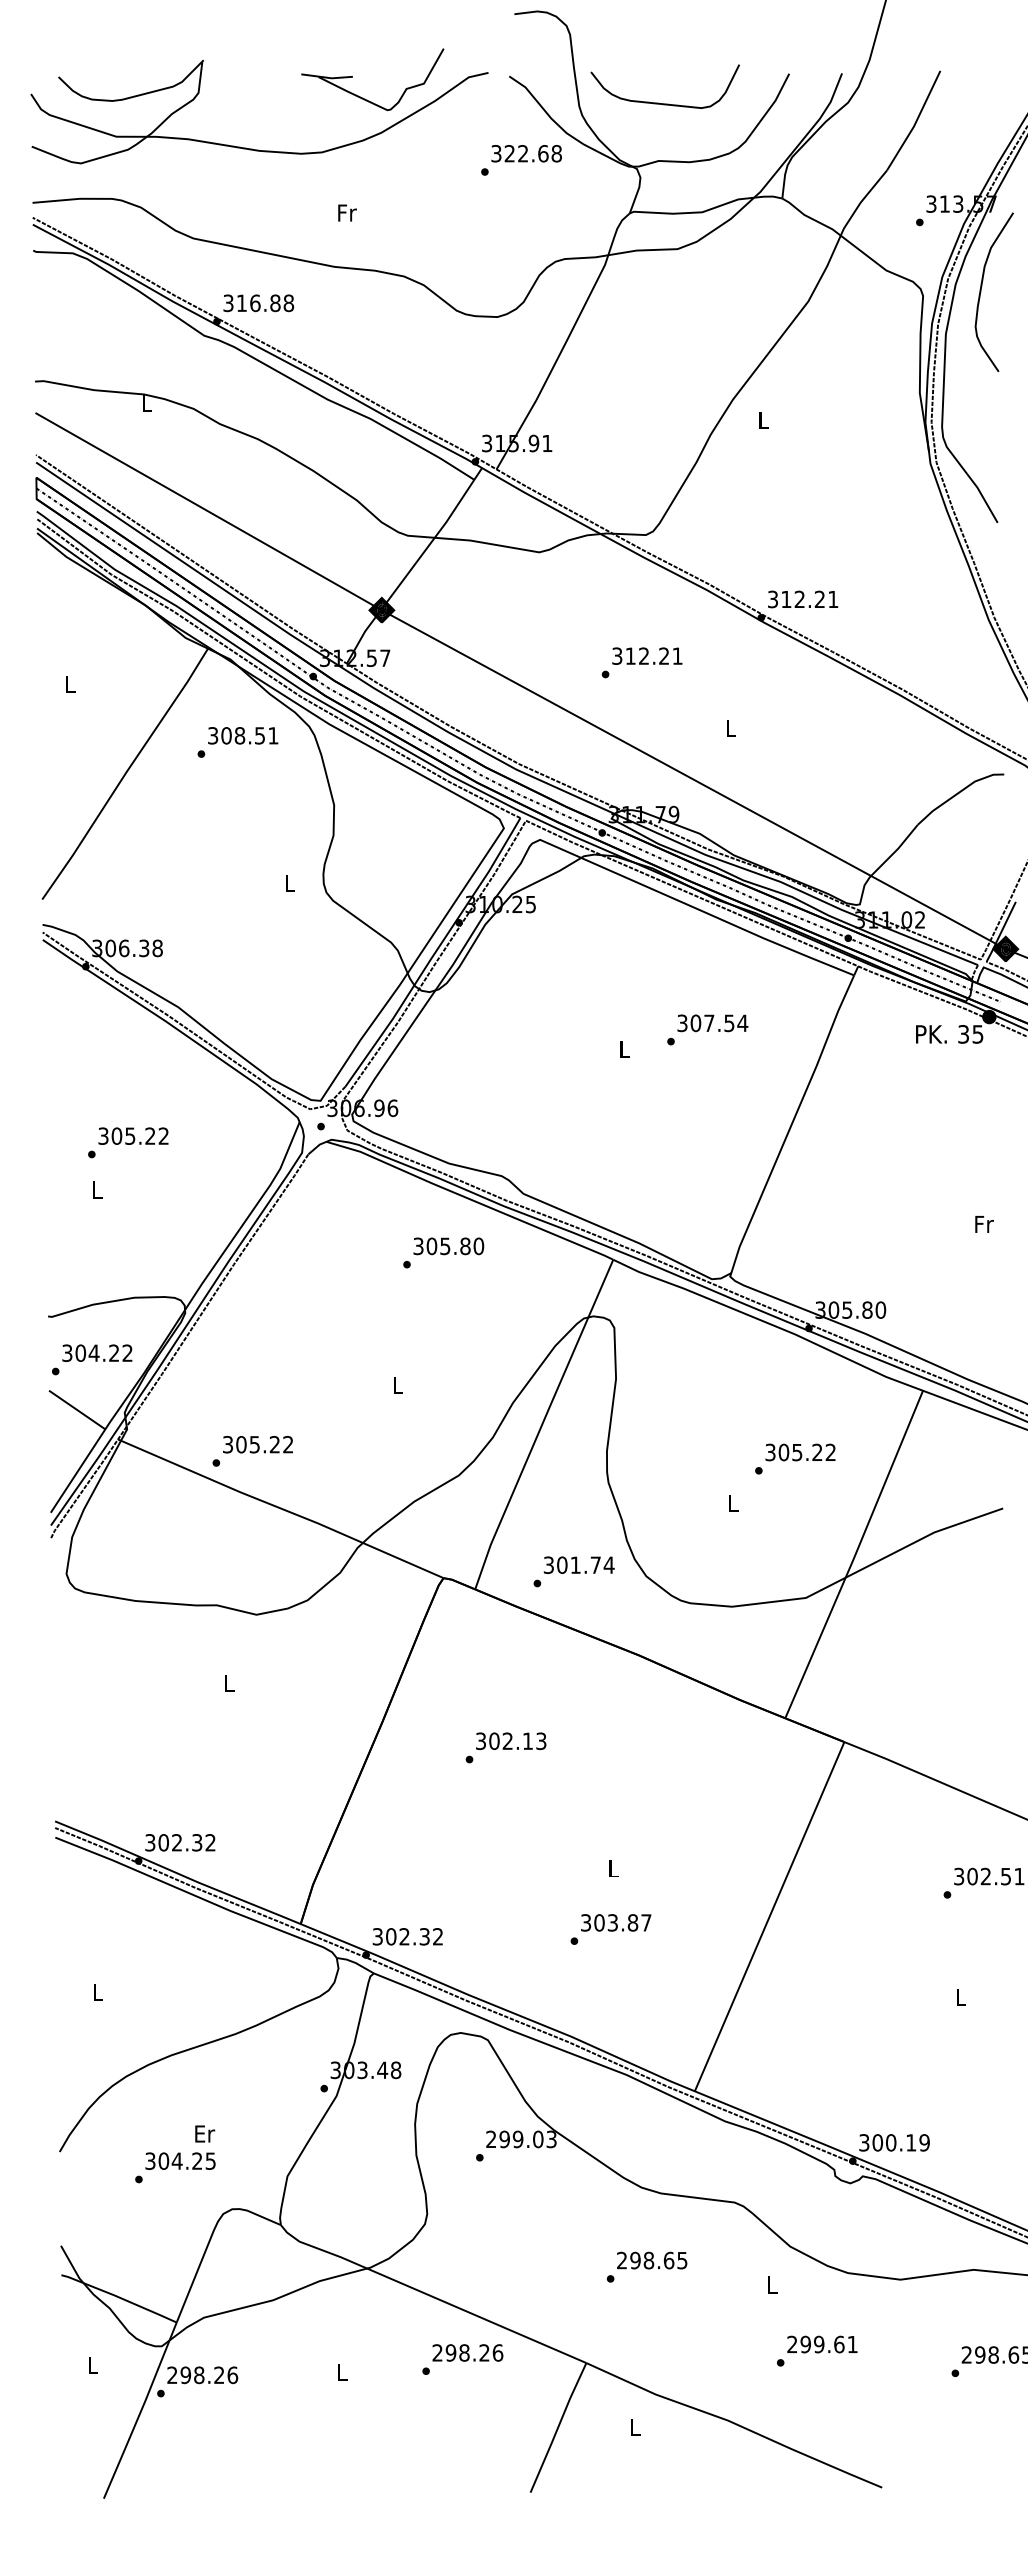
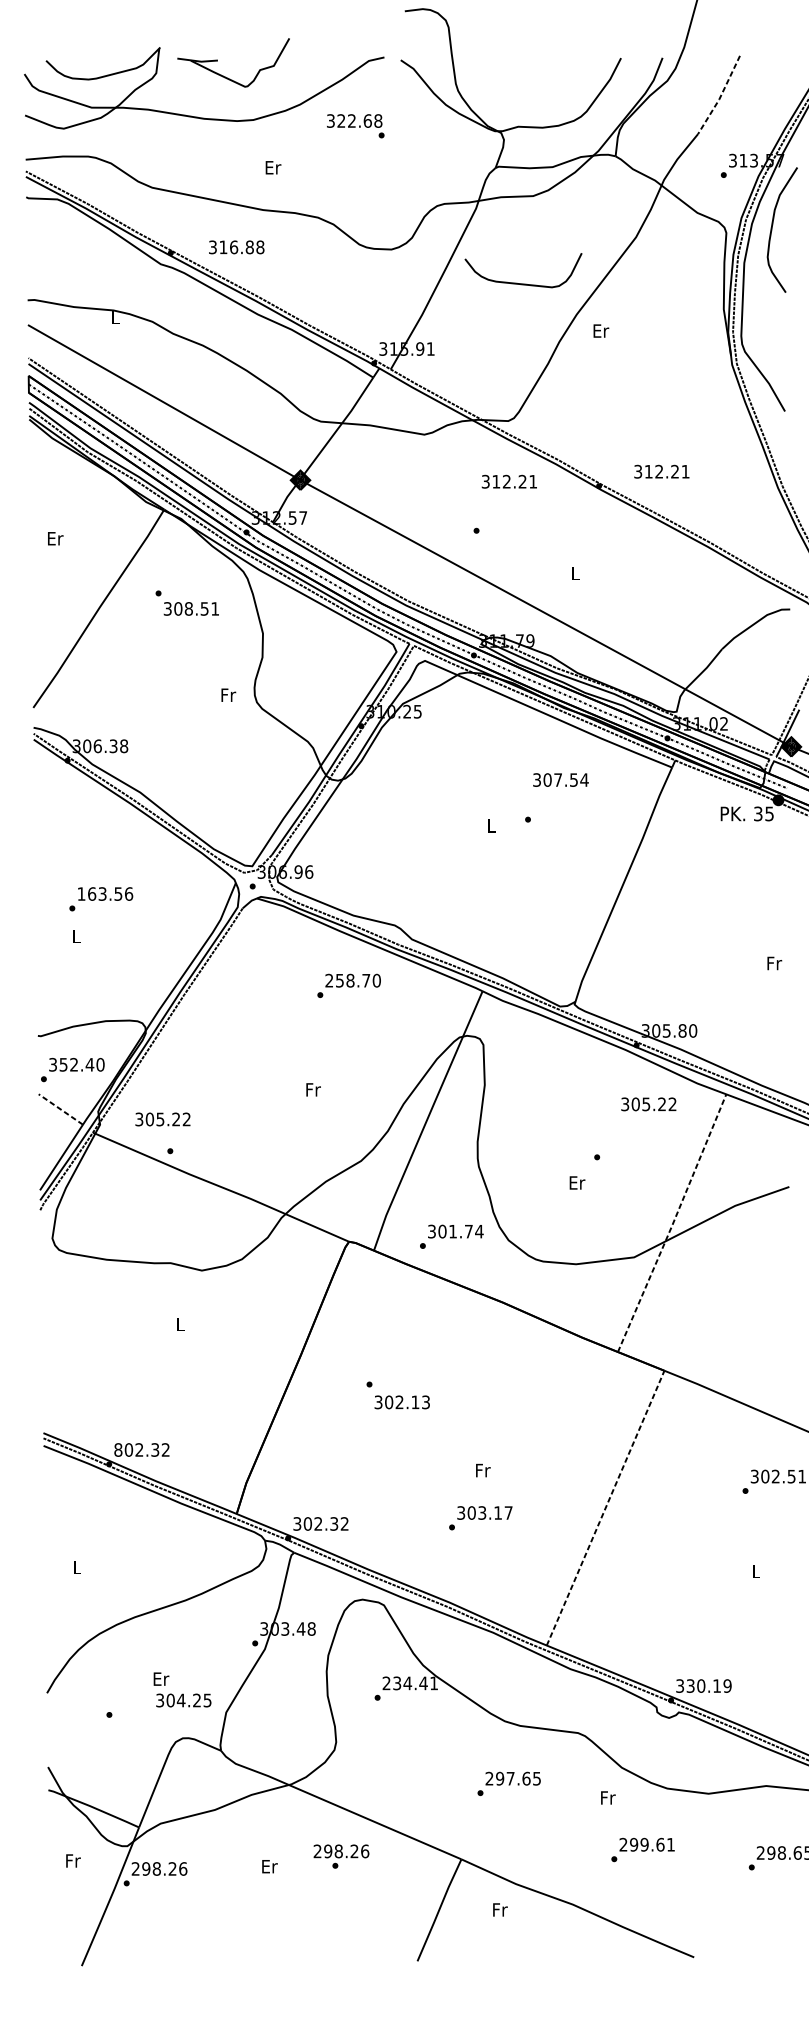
part: (352, 77) -> (217, 61), moved
curve: (659, 102) -> (518, 282), moved
line: (915, 122) -> (720, 96), solid -> dashed
text: (526, 153) -> (354, 120), moved
text: (347, 212) -> (273, 167), Fr -> Er
text: (258, 303) -> (236, 247), moved
text: (764, 420) -> (601, 330), L -> Er
text: (803, 599) -> (662, 471), moved
text: (647, 655) -> (509, 481), moved
text: (70, 684) -> (55, 538), L -> Er
text: (243, 735) -> (191, 608), moved
text: (290, 883) -> (228, 695), L -> Fr
text: (712, 1023) -> (560, 780), moved
text: (133, 1135) -> (105, 893), 305.22 -> 163.56
text: (441, 1246) -> (347, 980), 305.80 -> 258.70
text: (103, 1352) -> (81, 1064), 304.22 -> 352.40
text: (398, 1384) -> (313, 1089), L -> Fr
line: (76, 1409) -> (60, 1109), solid -> dashed
text: (257, 1444) -> (162, 1119), moved
text: (800, 1452) -> (648, 1104), moved
text: (733, 1502) -> (577, 1182), L -> Er
line: (855, 1555) -> (673, 1223), solid -> dashed
text: (511, 1741) -> (402, 1402), moved
text: (150, 1842) -> (118, 1449), 302.32 -> 802.32
text: (614, 1868) -> (483, 1470), L -> Fr
line: (769, 1917) -> (605, 1508), solid -> dashed
text: (632, 1922) -> (497, 1512), 303.87 -> 303.17
text: (527, 2139) -> (415, 1683), 299.03 -> 234.41
text: (877, 2142) -> (690, 1685), 300.19 -> 330.19
text: (180, 2160) -> (183, 1699), moved
text: (648, 2260) -> (510, 1778), 298.65 -> 297.65
text: (772, 2284) -> (607, 1797), L -> Fr
text: (467, 2352) -> (341, 1851), moved
text: (93, 2364) -> (73, 1860), L -> Fr
text: (342, 2371) -> (269, 1865), L -> Er
text: (635, 2426) -> (500, 1909), L -> Fr

